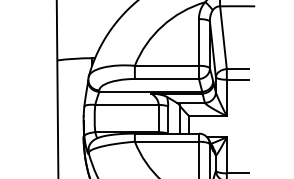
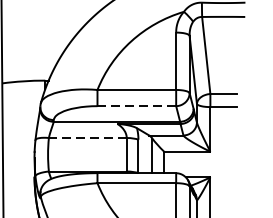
line: (167, 79) -> (137, 106), solid -> dashed
line: (127, 104) -> (88, 137), solid -> dashed

